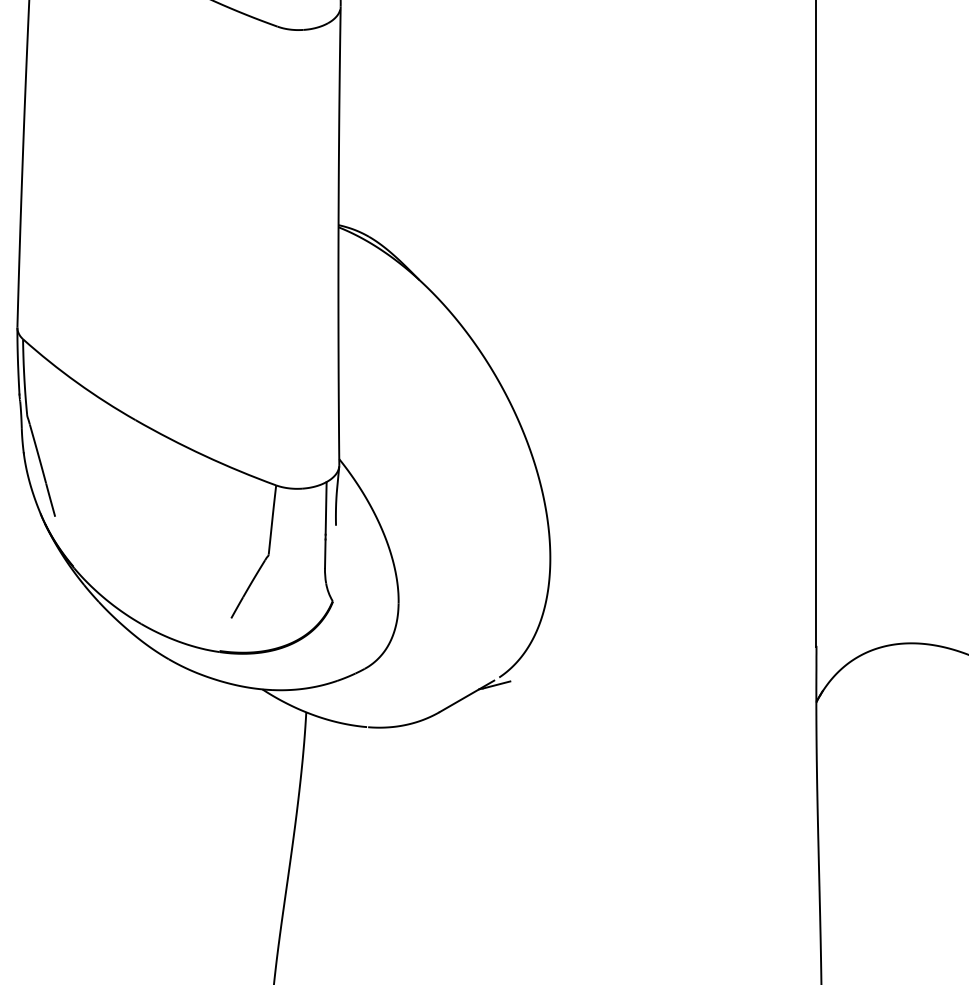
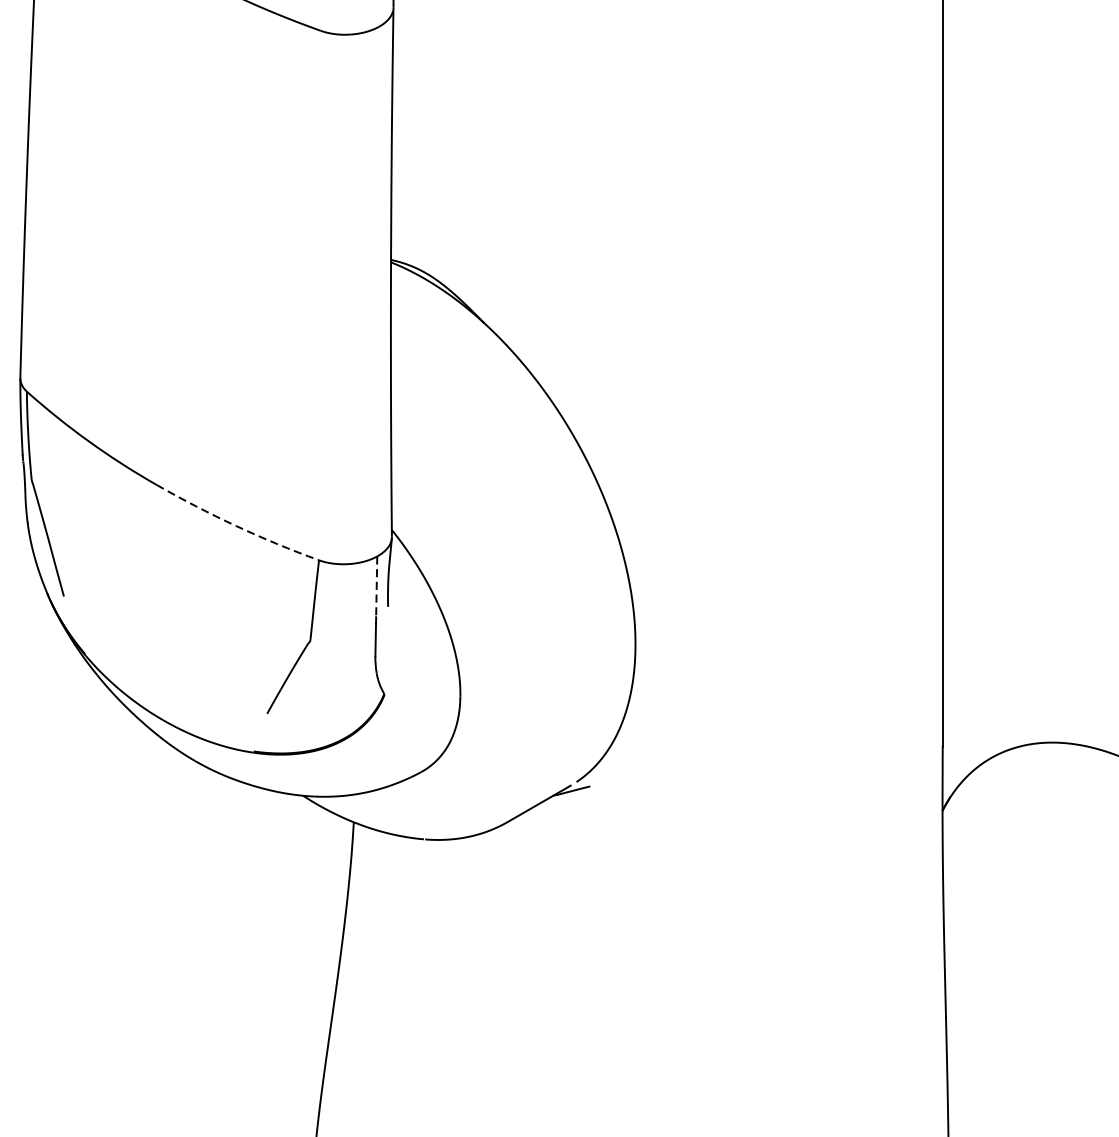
arc: (204, 455) -> (236, 525), solid -> dashed
line: (326, 508) -> (377, 586), solid -> dashed

